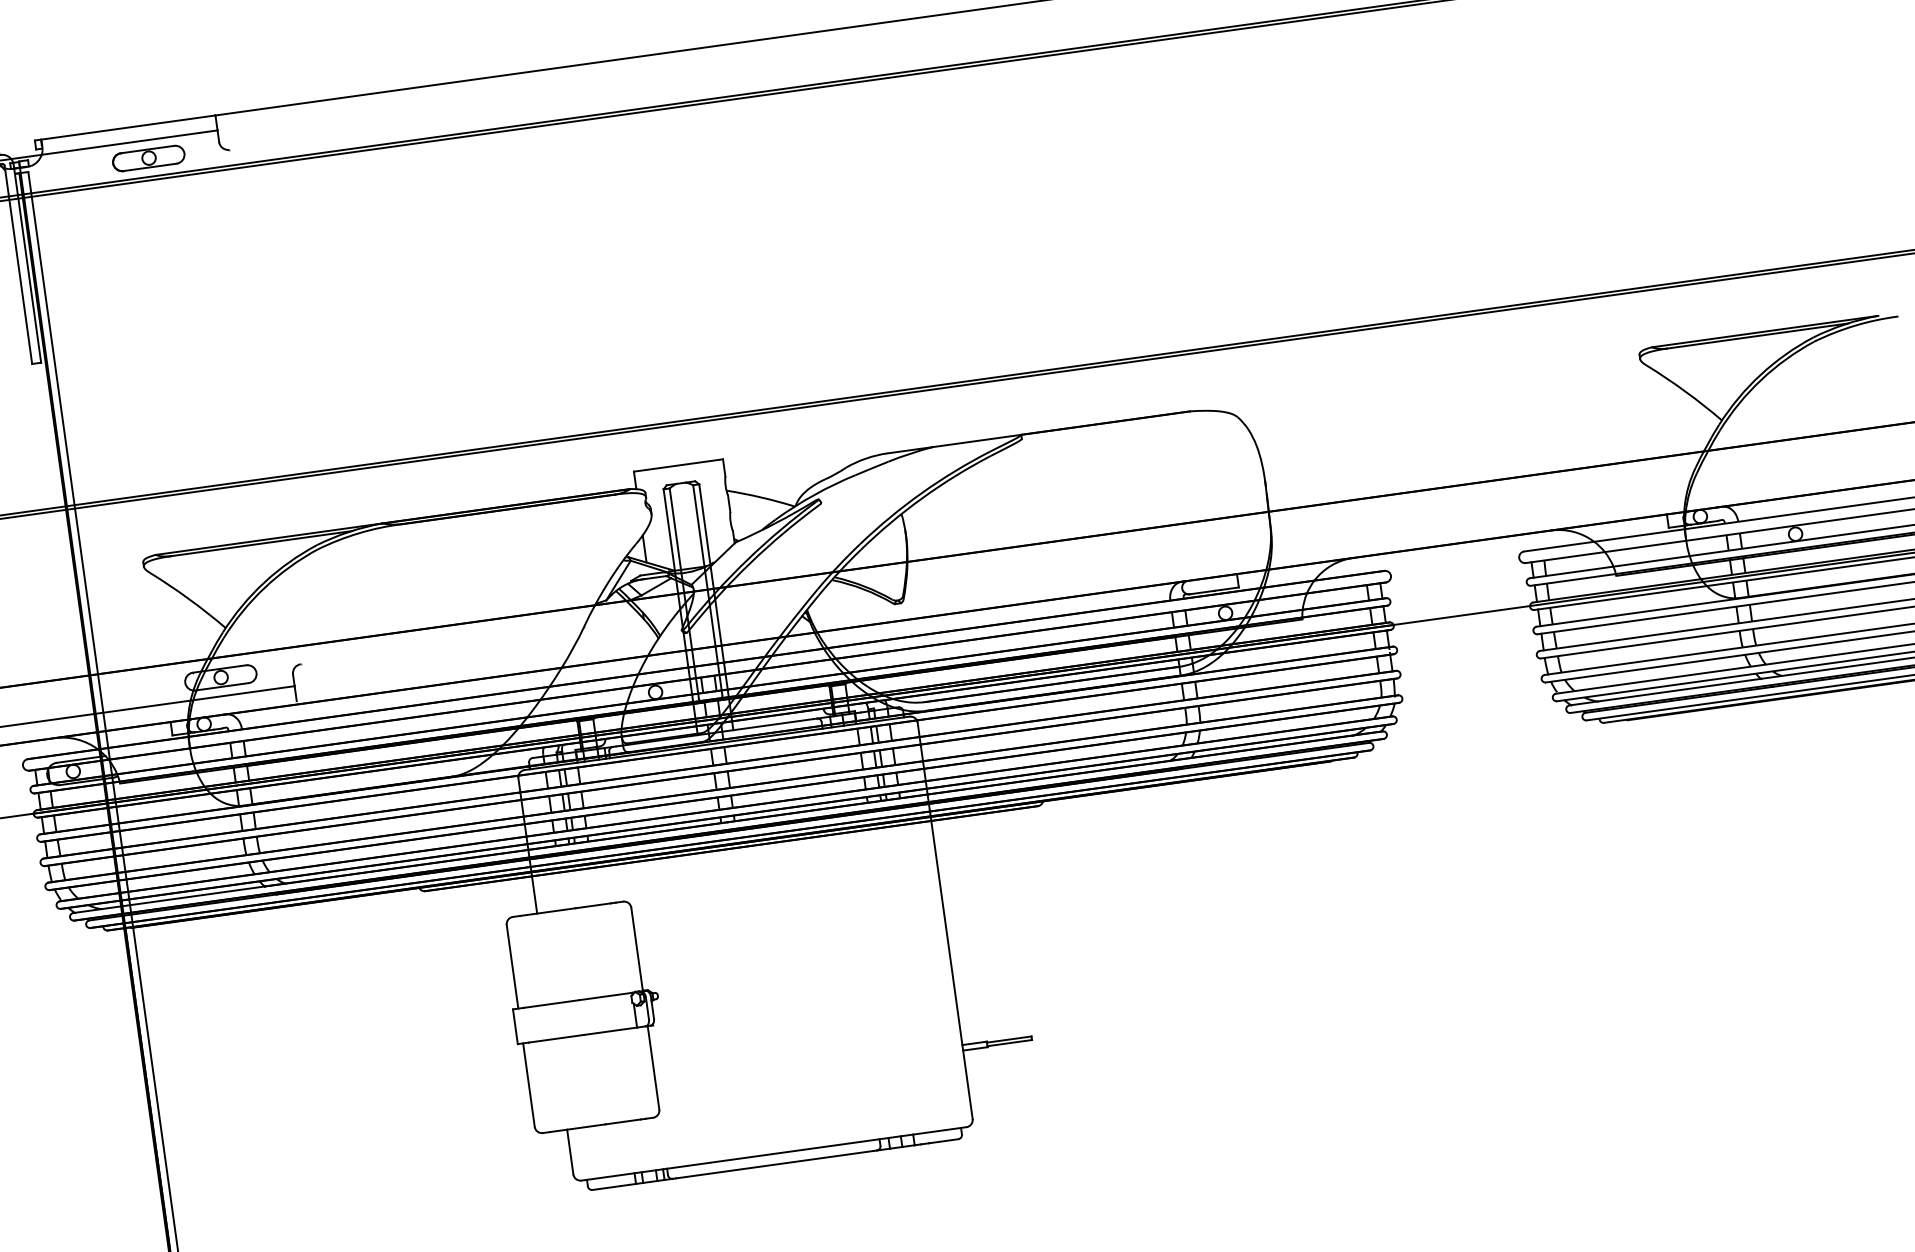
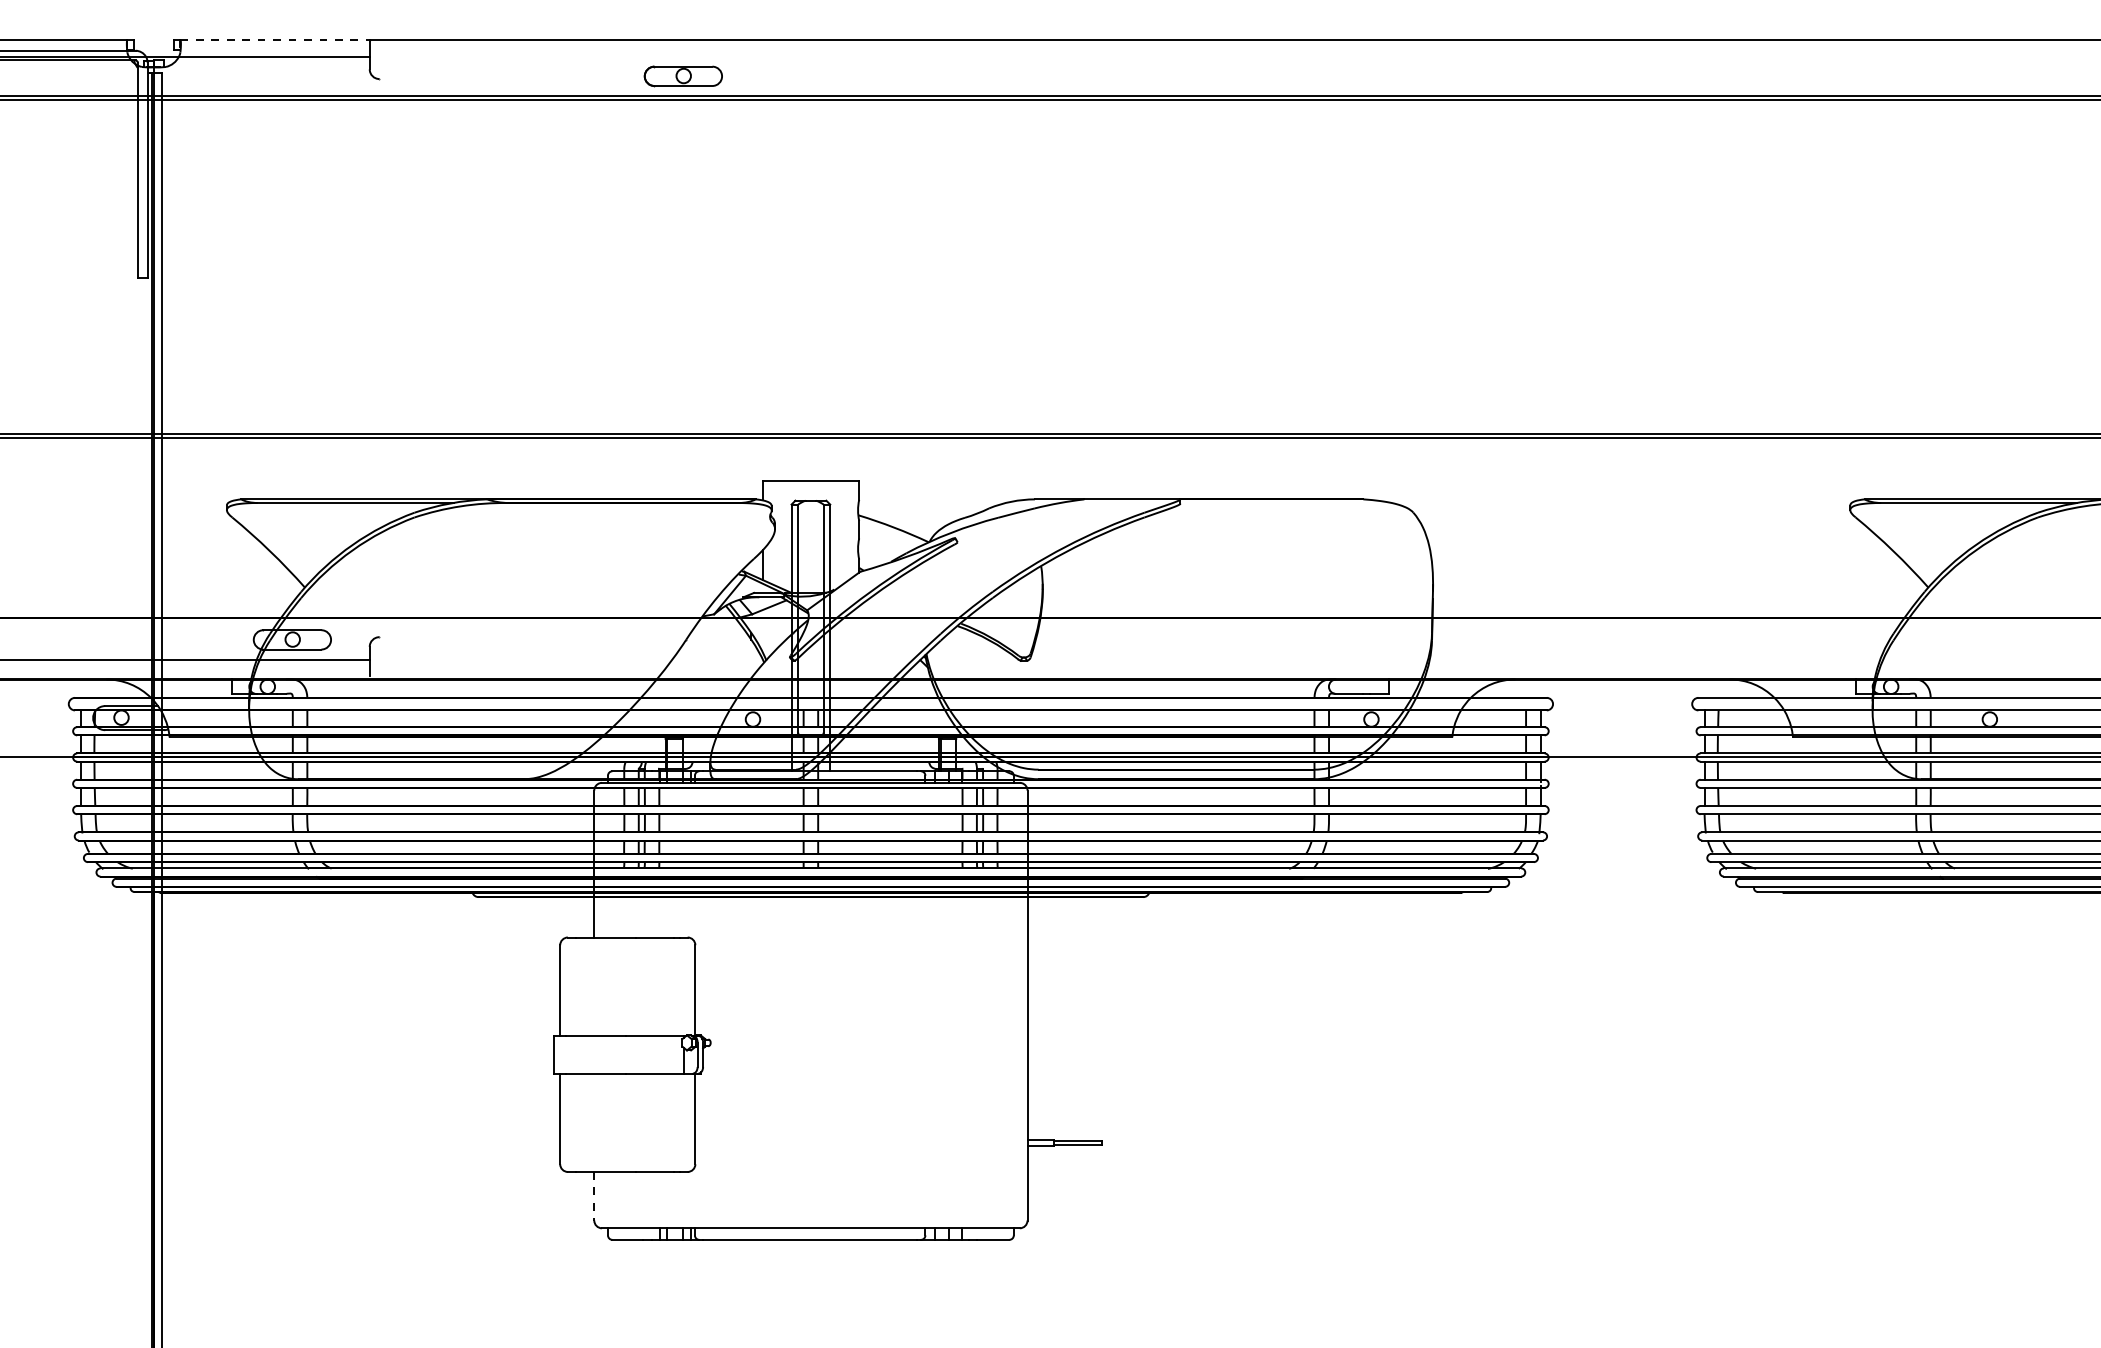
line: (128, 127) -> (275, 40), solid -> dashed
part: (147, 158) -> (682, 76), moved
line: (570, 1152) -> (594, 1196), solid -> dashed

